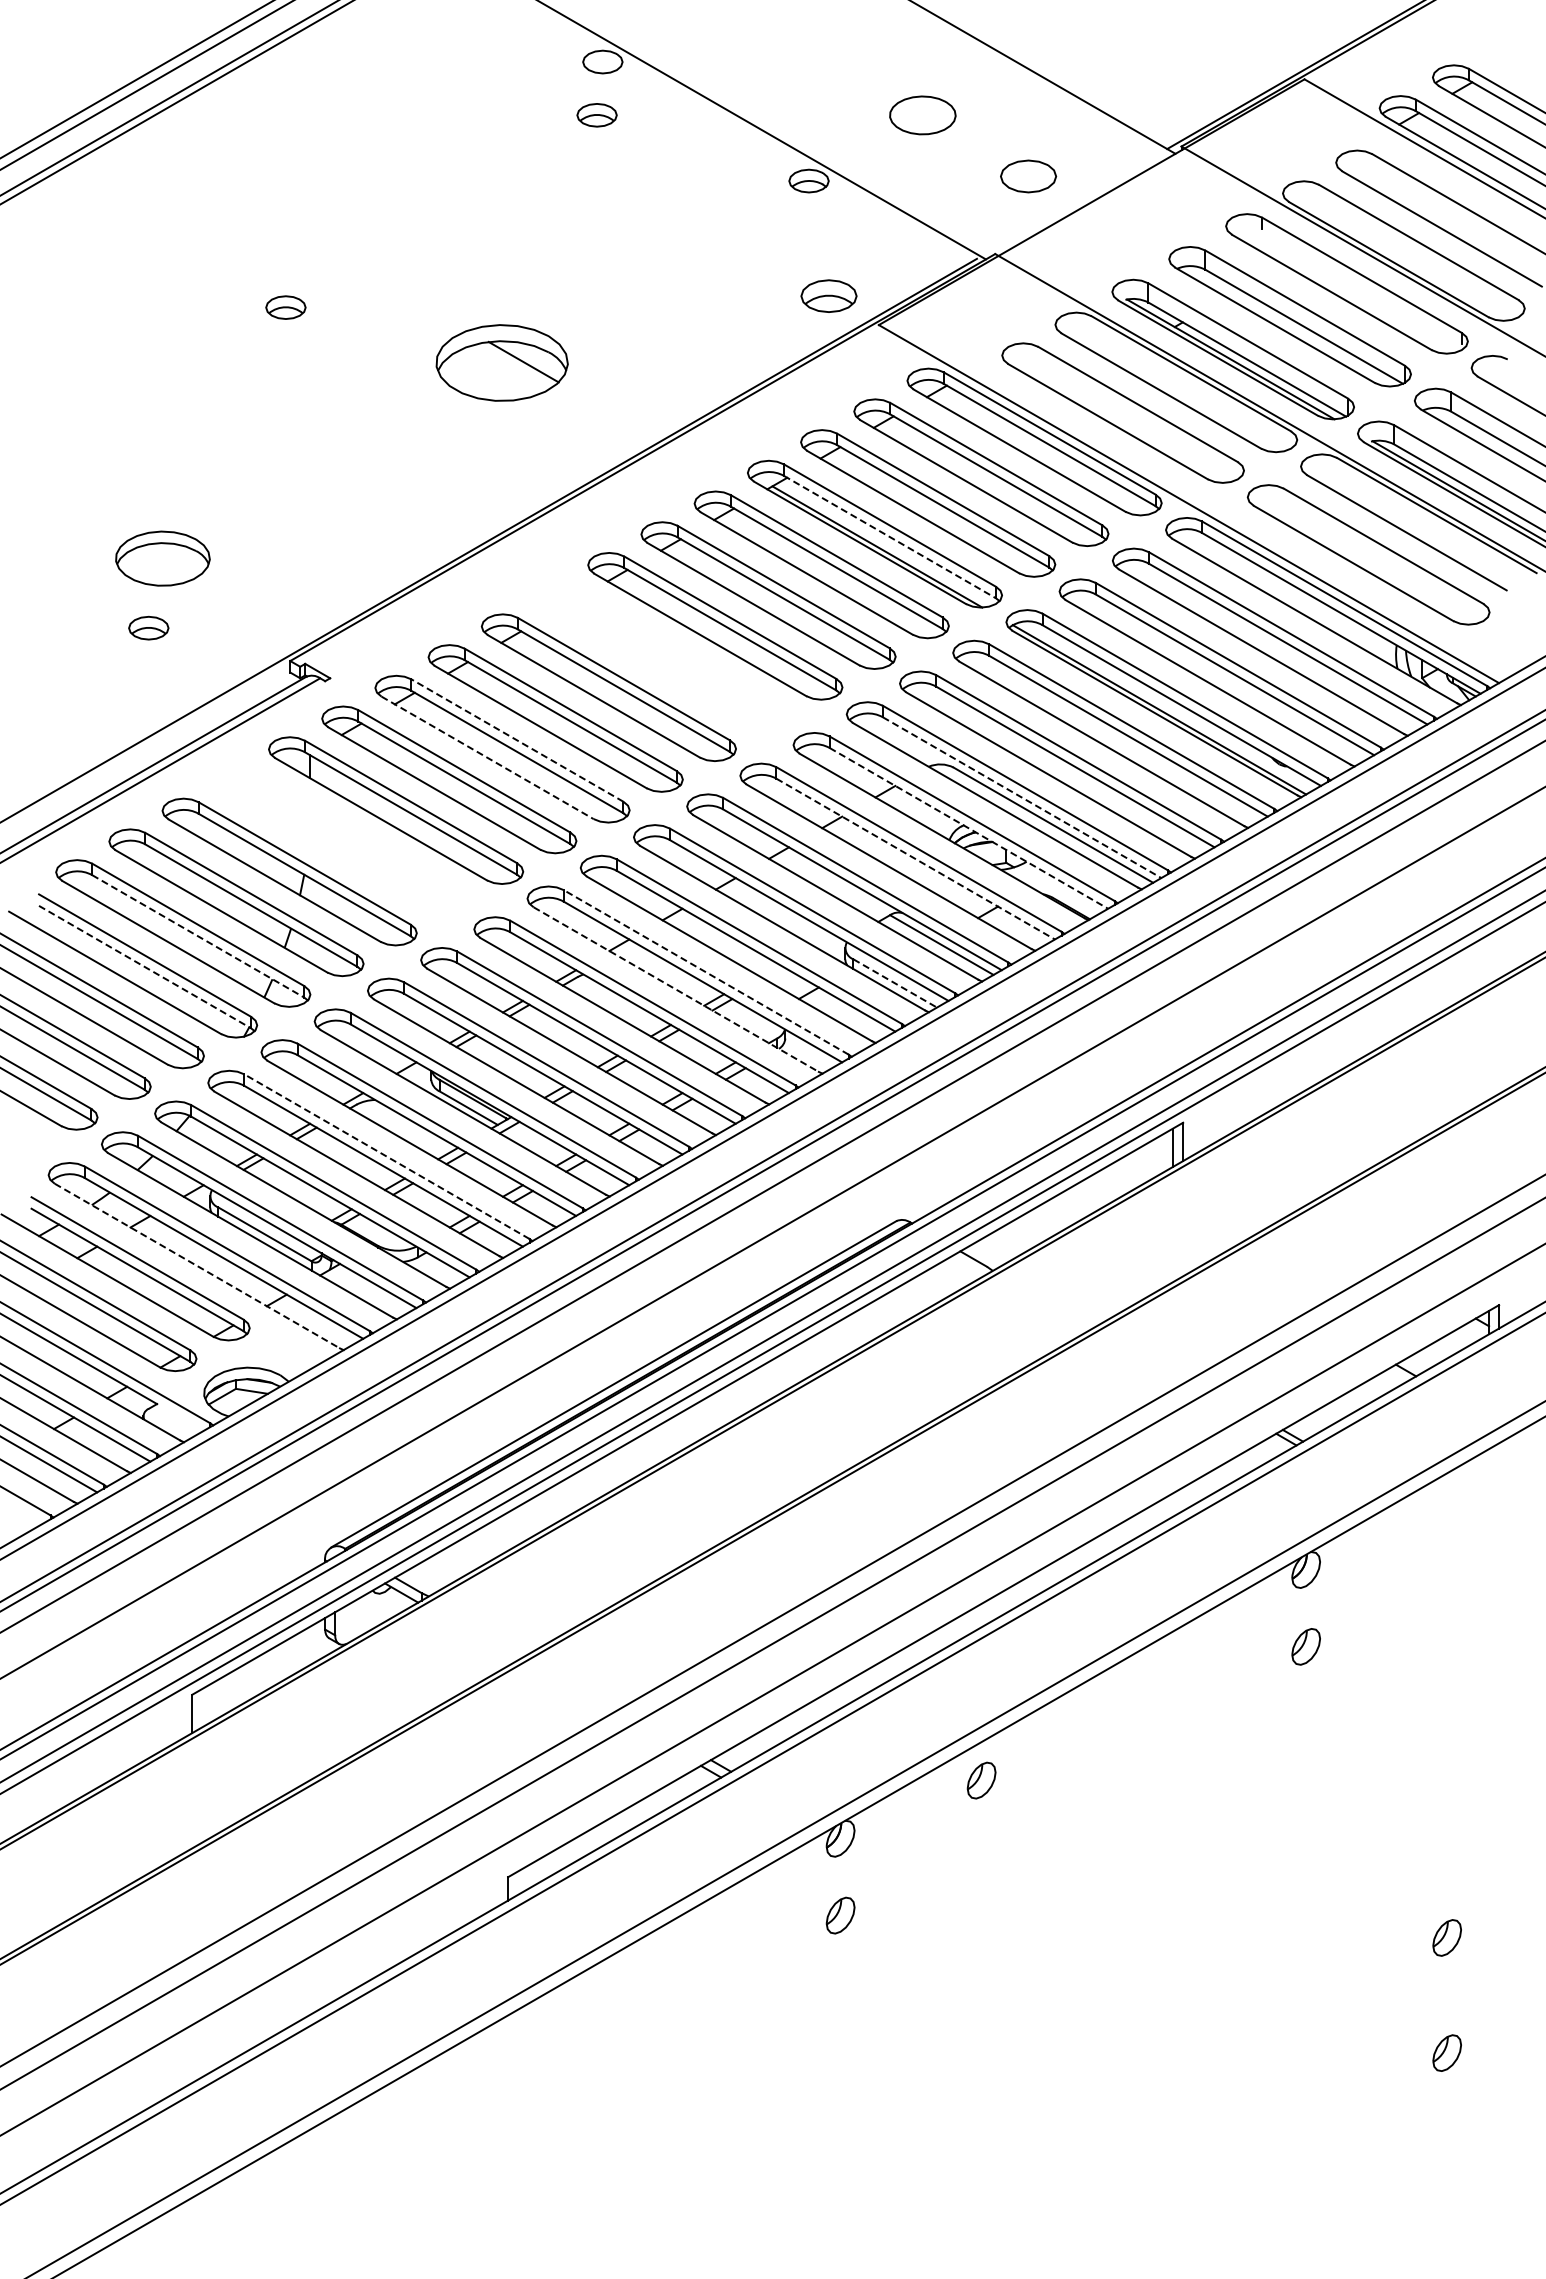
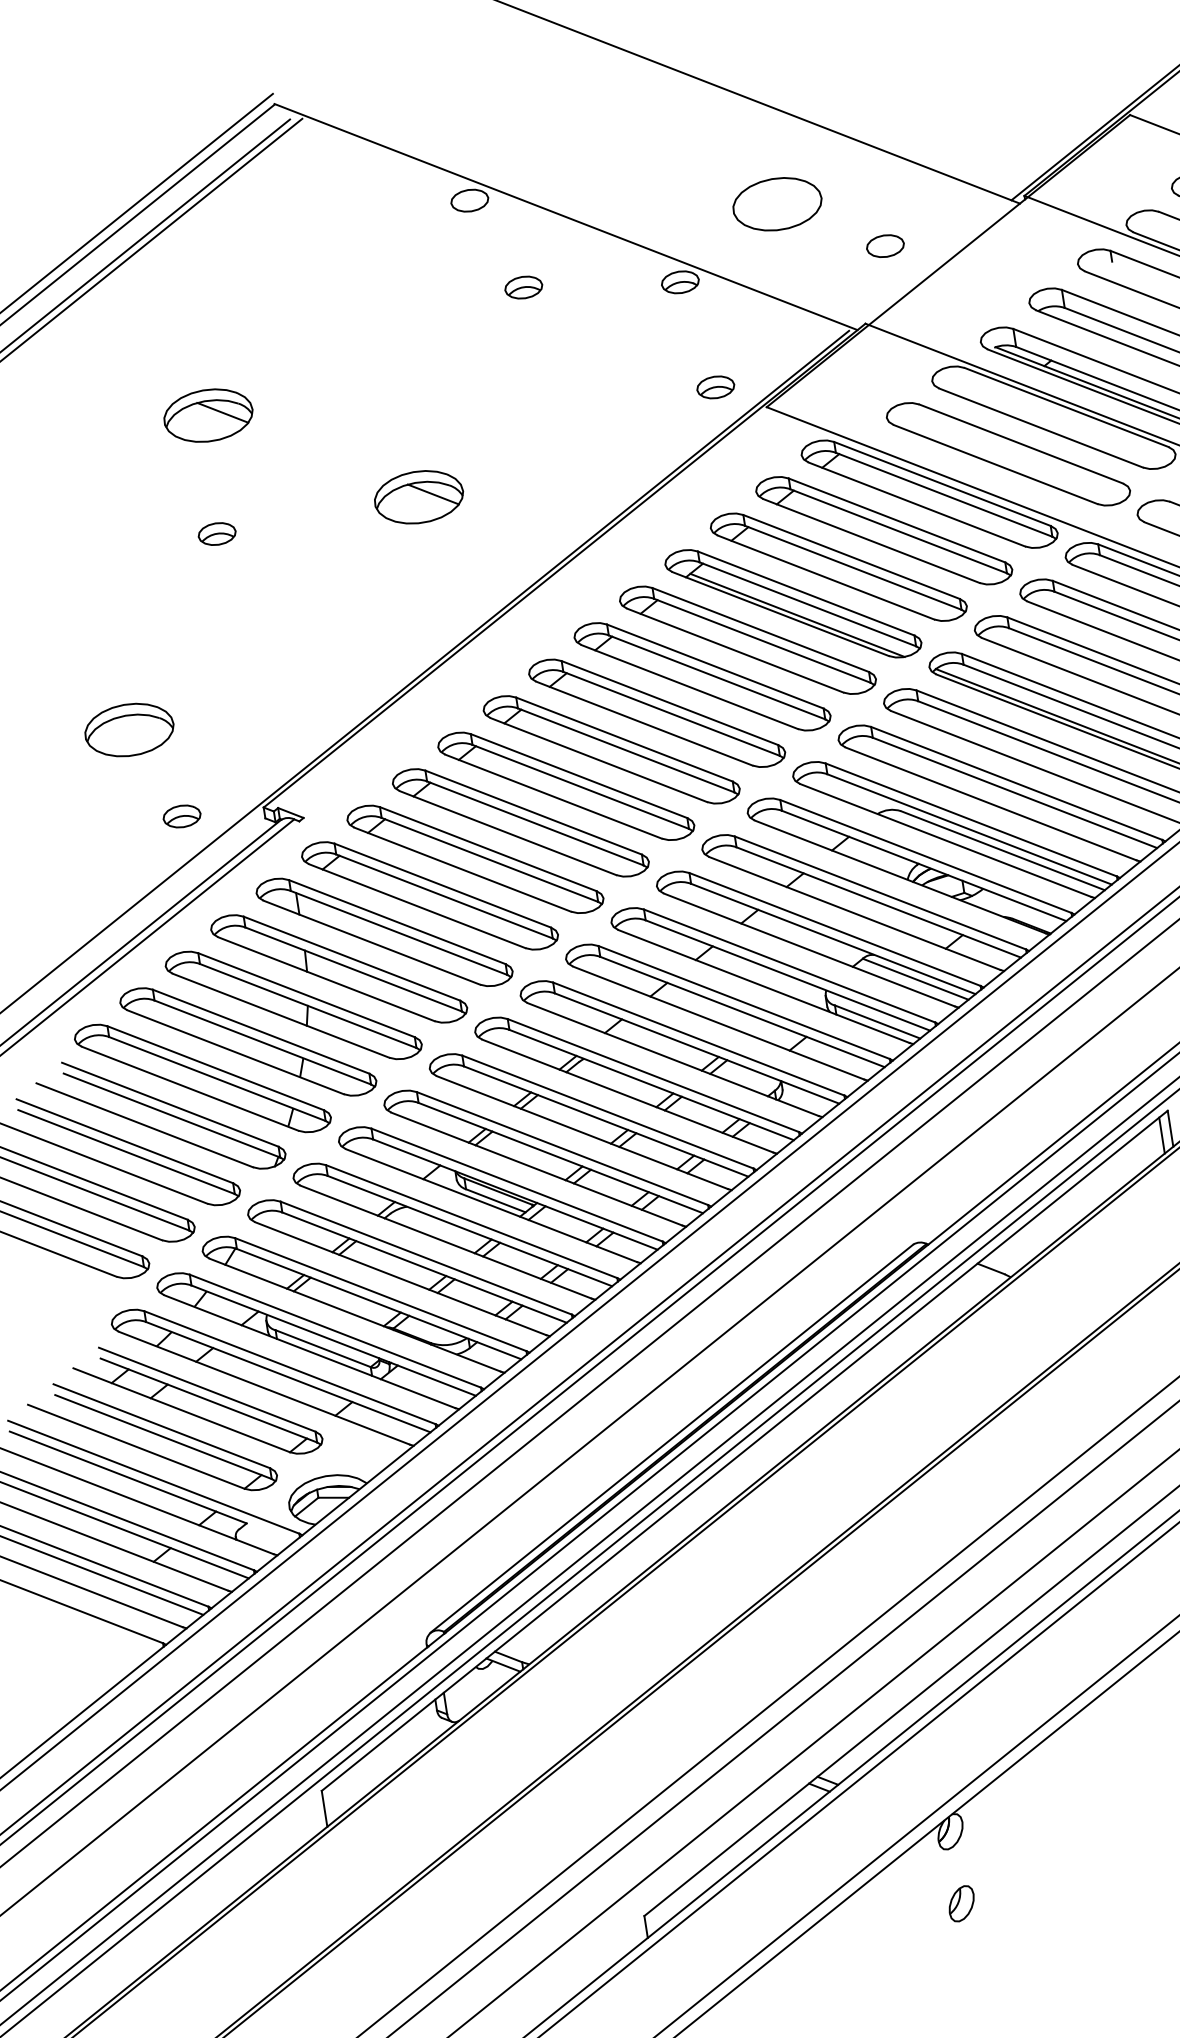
part: (596, 115) -> (523, 287), moved
part: (922, 115) -> (777, 204), size x1.43
part: (1028, 176) -> (885, 246), size x0.71
part: (295, 243) -> (208, 415), added
part: (828, 296) -> (715, 387), size x0.71
part: (285, 307) -> (216, 534), moved
part: (501, 362) -> (418, 497), size x0.71
line: (890, 537) -> (808, 604), dashed -> solid
part: (148, 627) -> (181, 815), moved
part: (662, 656) -> (611, 749), added
line: (517, 740) -> (488, 849), dashed -> solid
line: (487, 758) -> (462, 870), dashed -> solid
line: (1022, 797) -> (969, 829), dashed -> solid
line: (968, 828) -> (923, 866), dashed -> solid
part: (342, 841) -> (338, 969), added
line: (915, 859) -> (878, 902), dashed -> solid
line: (198, 936) -> (217, 1079), dashed -> solid
line: (145, 967) -> (172, 1115), dashed -> solid
line: (706, 972) -> (699, 1039), dashed -> solid
line: (895, 983) -> (877, 1022), dashed -> solid
line: (676, 989) -> (673, 1059), dashed -> solid
line: (386, 1156) -> (425, 1258), dashed -> solid
line: (197, 1266) -> (264, 1388), dashed -> solid
part: (981, 1780) -> (1074, 1756), removed

